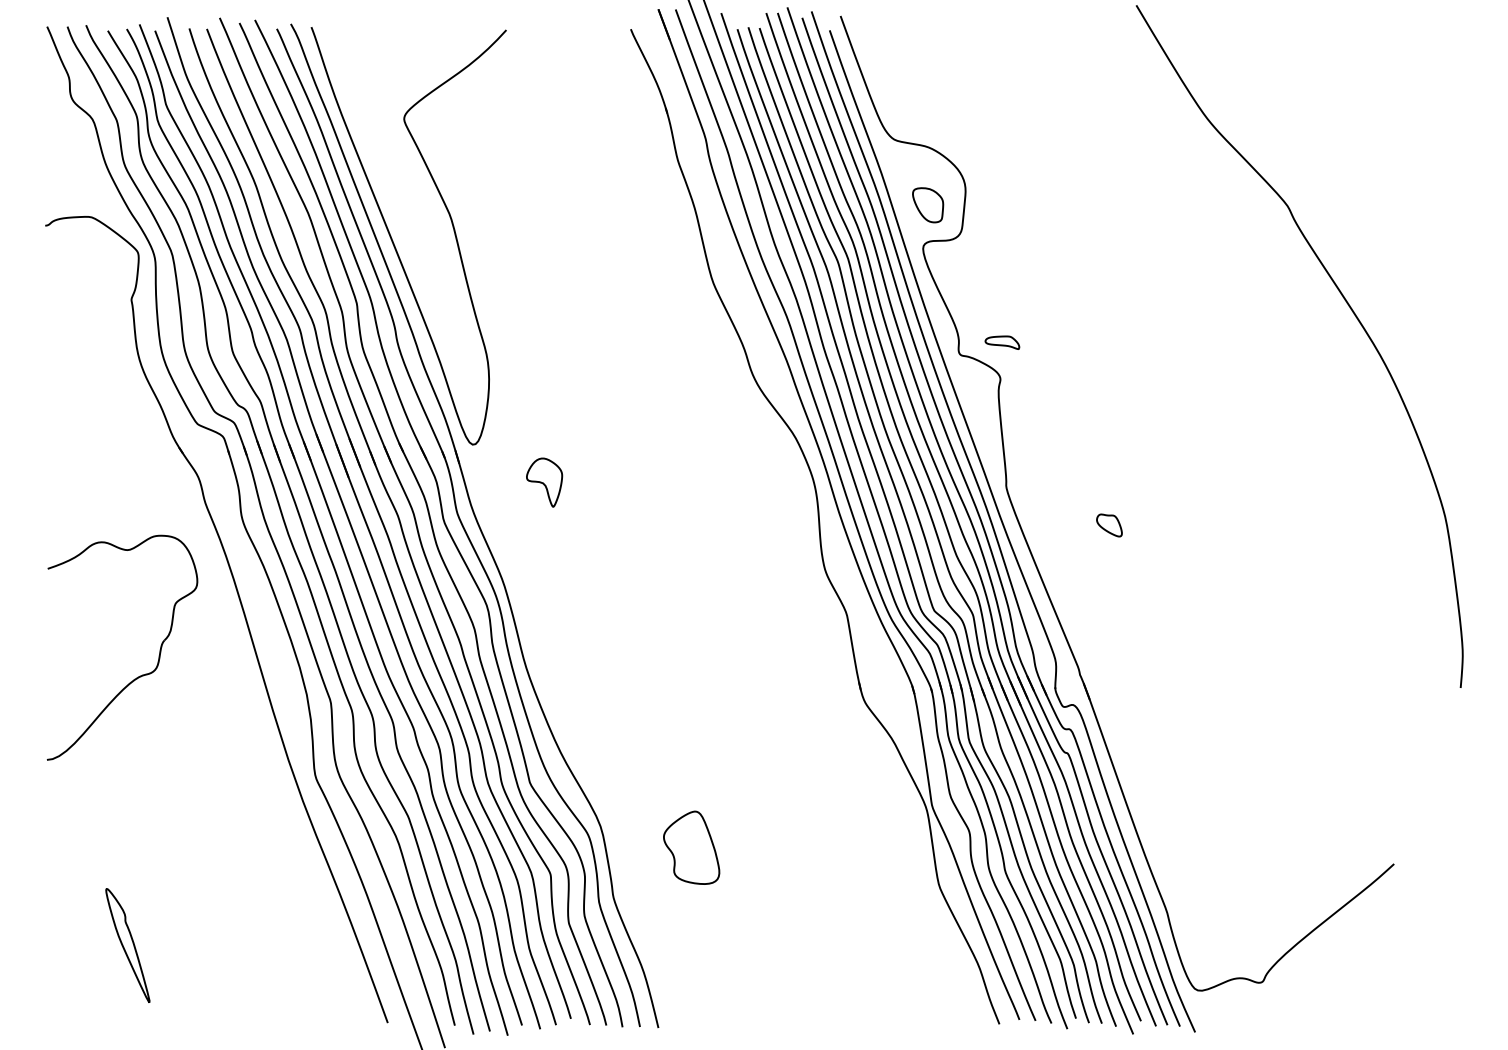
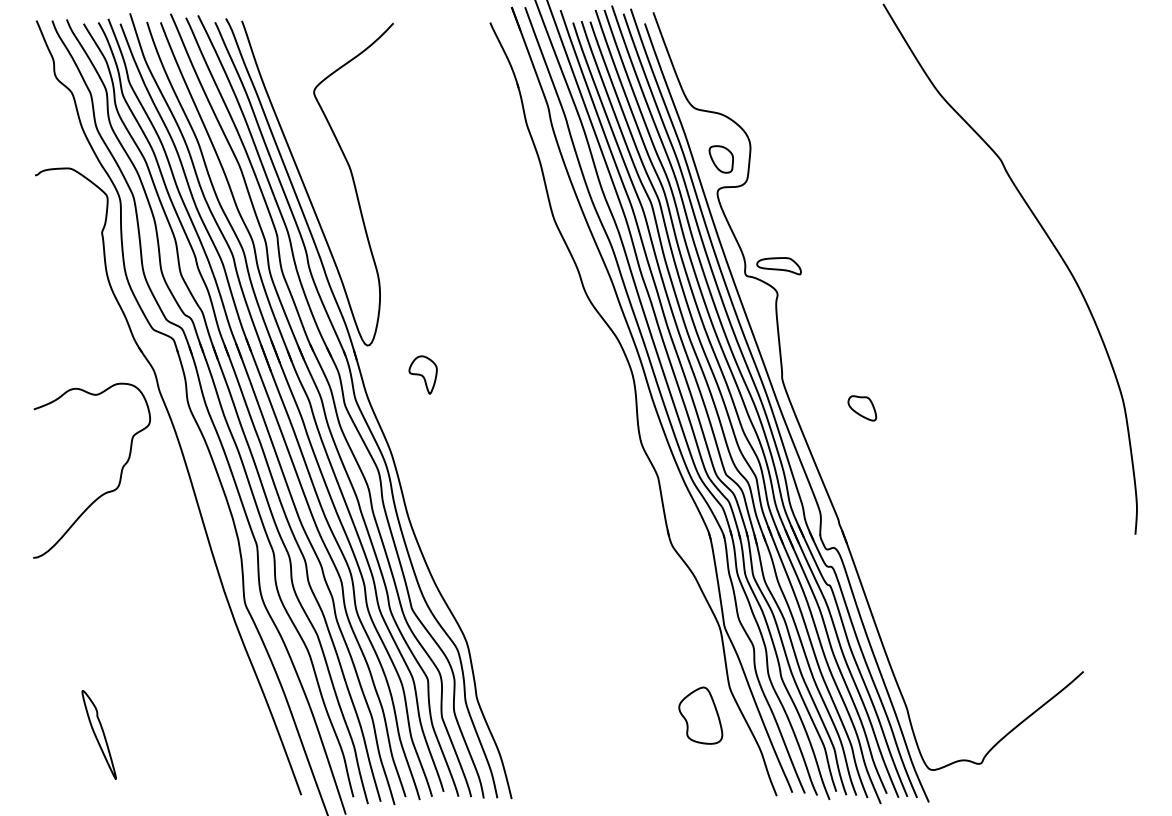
part: (1002, 342) -> (779, 266), size x1.67
part: (1109, 525) -> (862, 408), size x1.43
part: (136, 677) -> (102, 493), moved
part: (691, 847) -> (700, 715), moved

